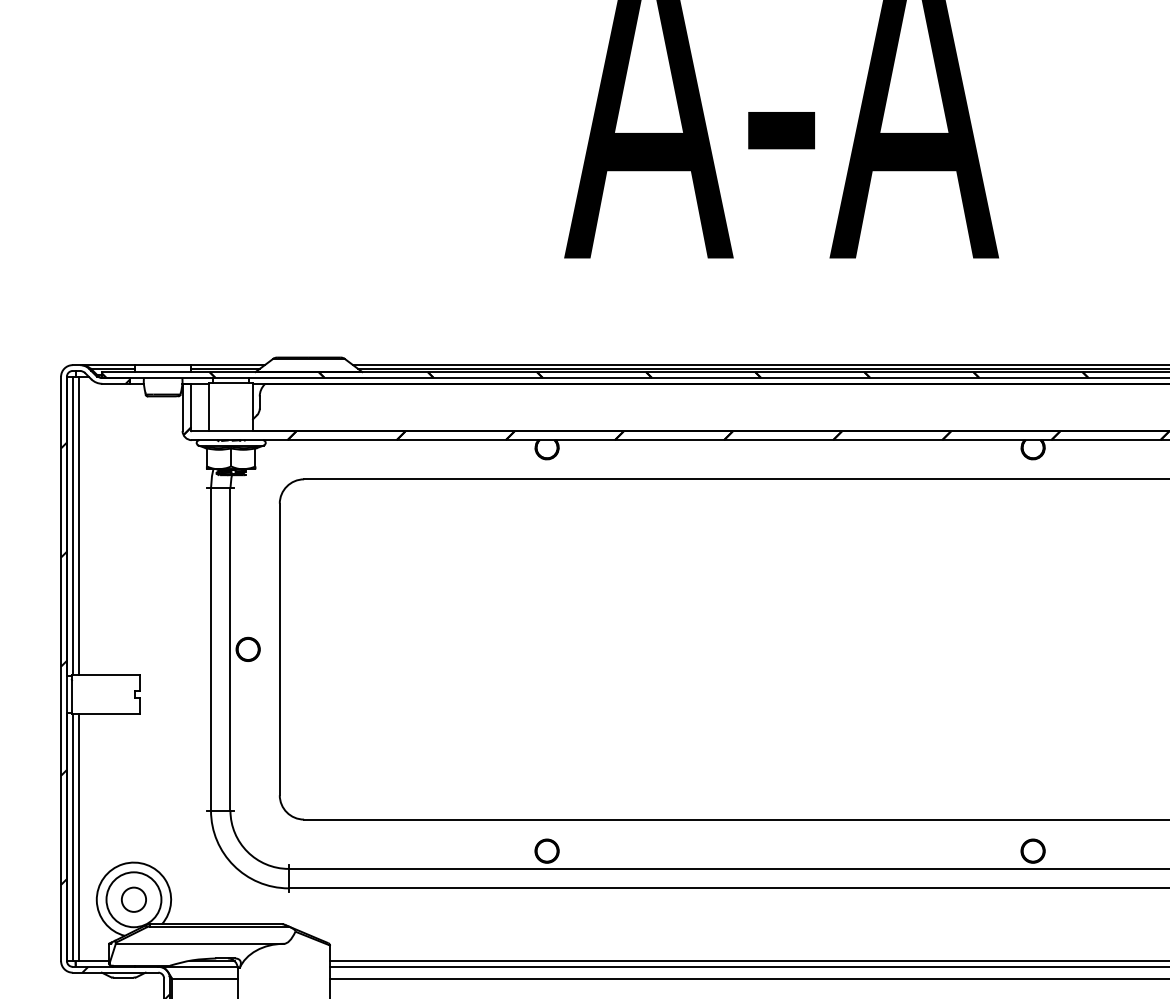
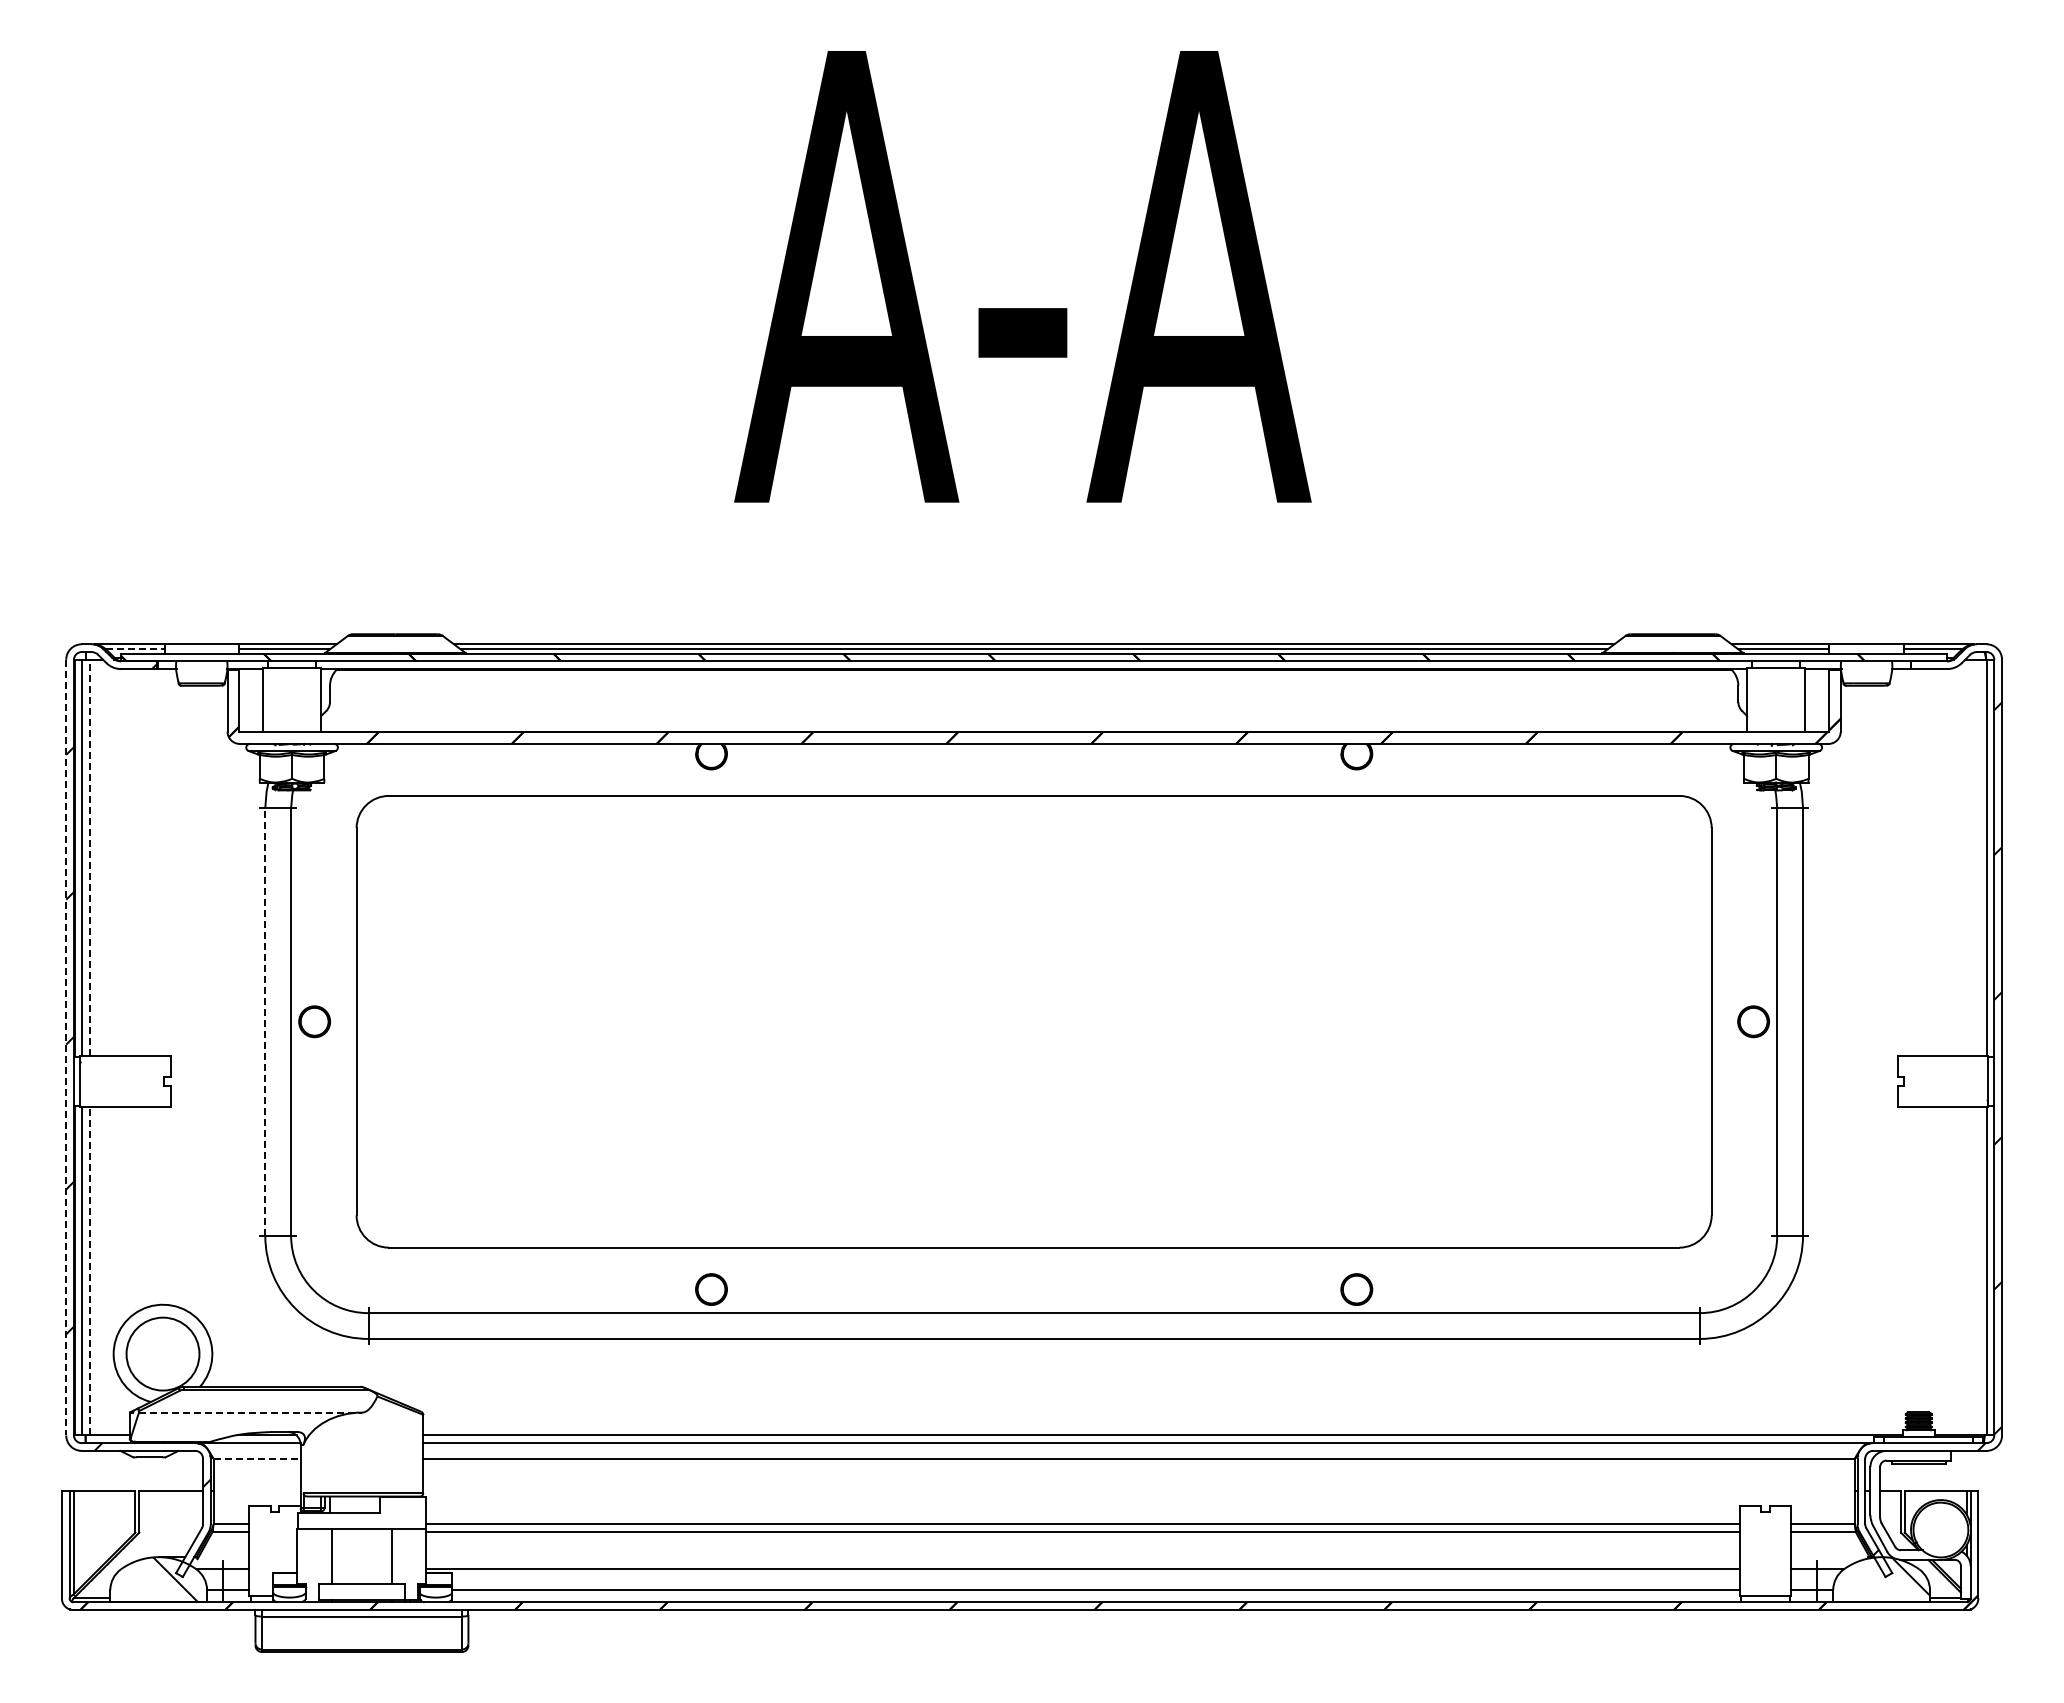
line: (113, 369) -> (135, 649), solid -> dashed
line: (79, 525) -> (90, 857), solid -> dashed
line: (211, 649) -> (265, 1021), solid -> dashed
line: (61, 668) -> (66, 1047), solid -> dashed
line: (79, 836) -> (90, 1270), solid -> dashed
circle: (133, 900) -> (162, 1354), removed
line: (199, 943) -> (250, 1412), solid -> dashed
line: (205, 978) -> (257, 1458), solid -> dashed

